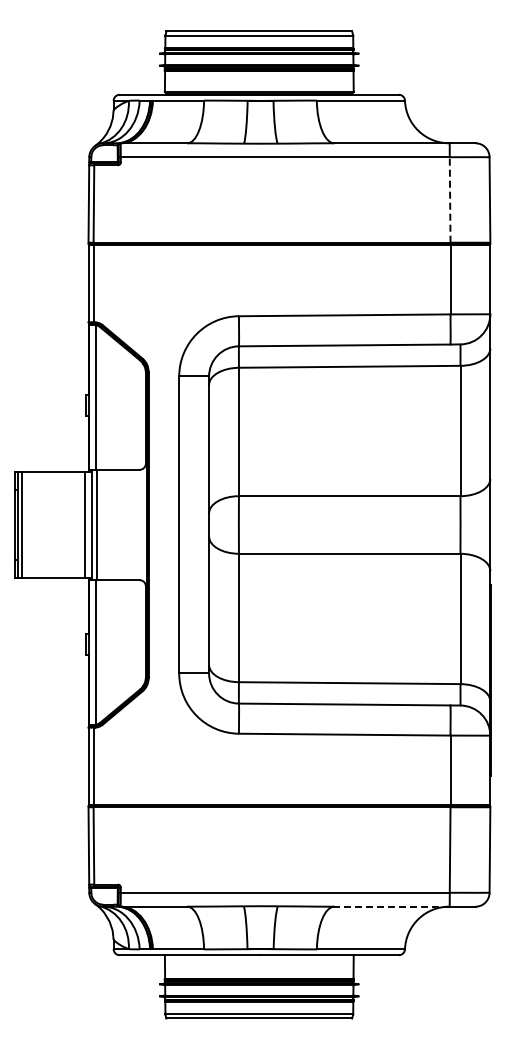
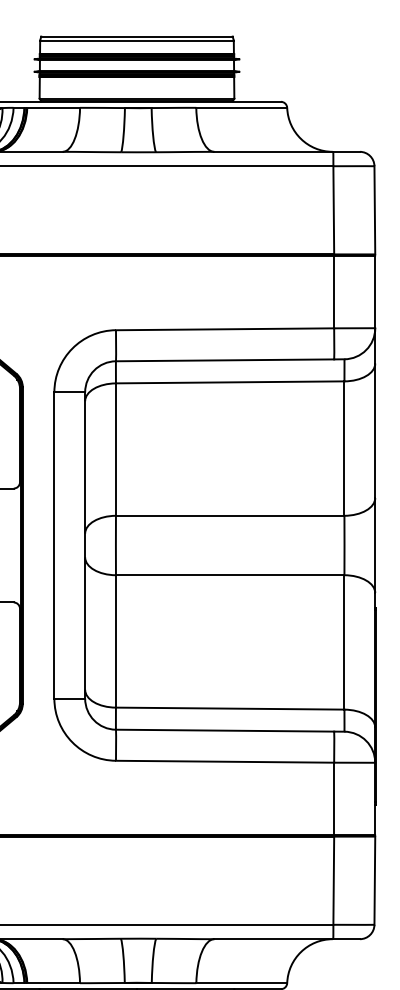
line: (450, 199) -> (334, 209), dashed -> solid
line: (392, 906) -> (274, 938), dashed -> solid

